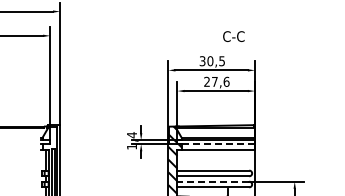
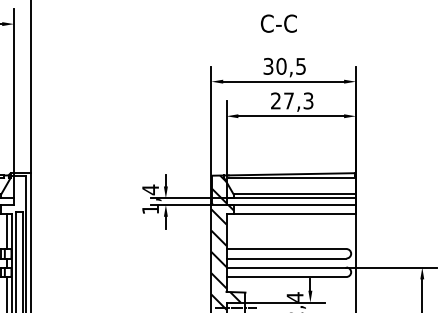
text: (233, 36) -> (278, 23), moved
text: (226, 81) -> (308, 100), 27,6 -> 27,3
line: (218, 144) -> (295, 205), dashed -> solid
line: (213, 181) -> (286, 267), dashed -> solid

